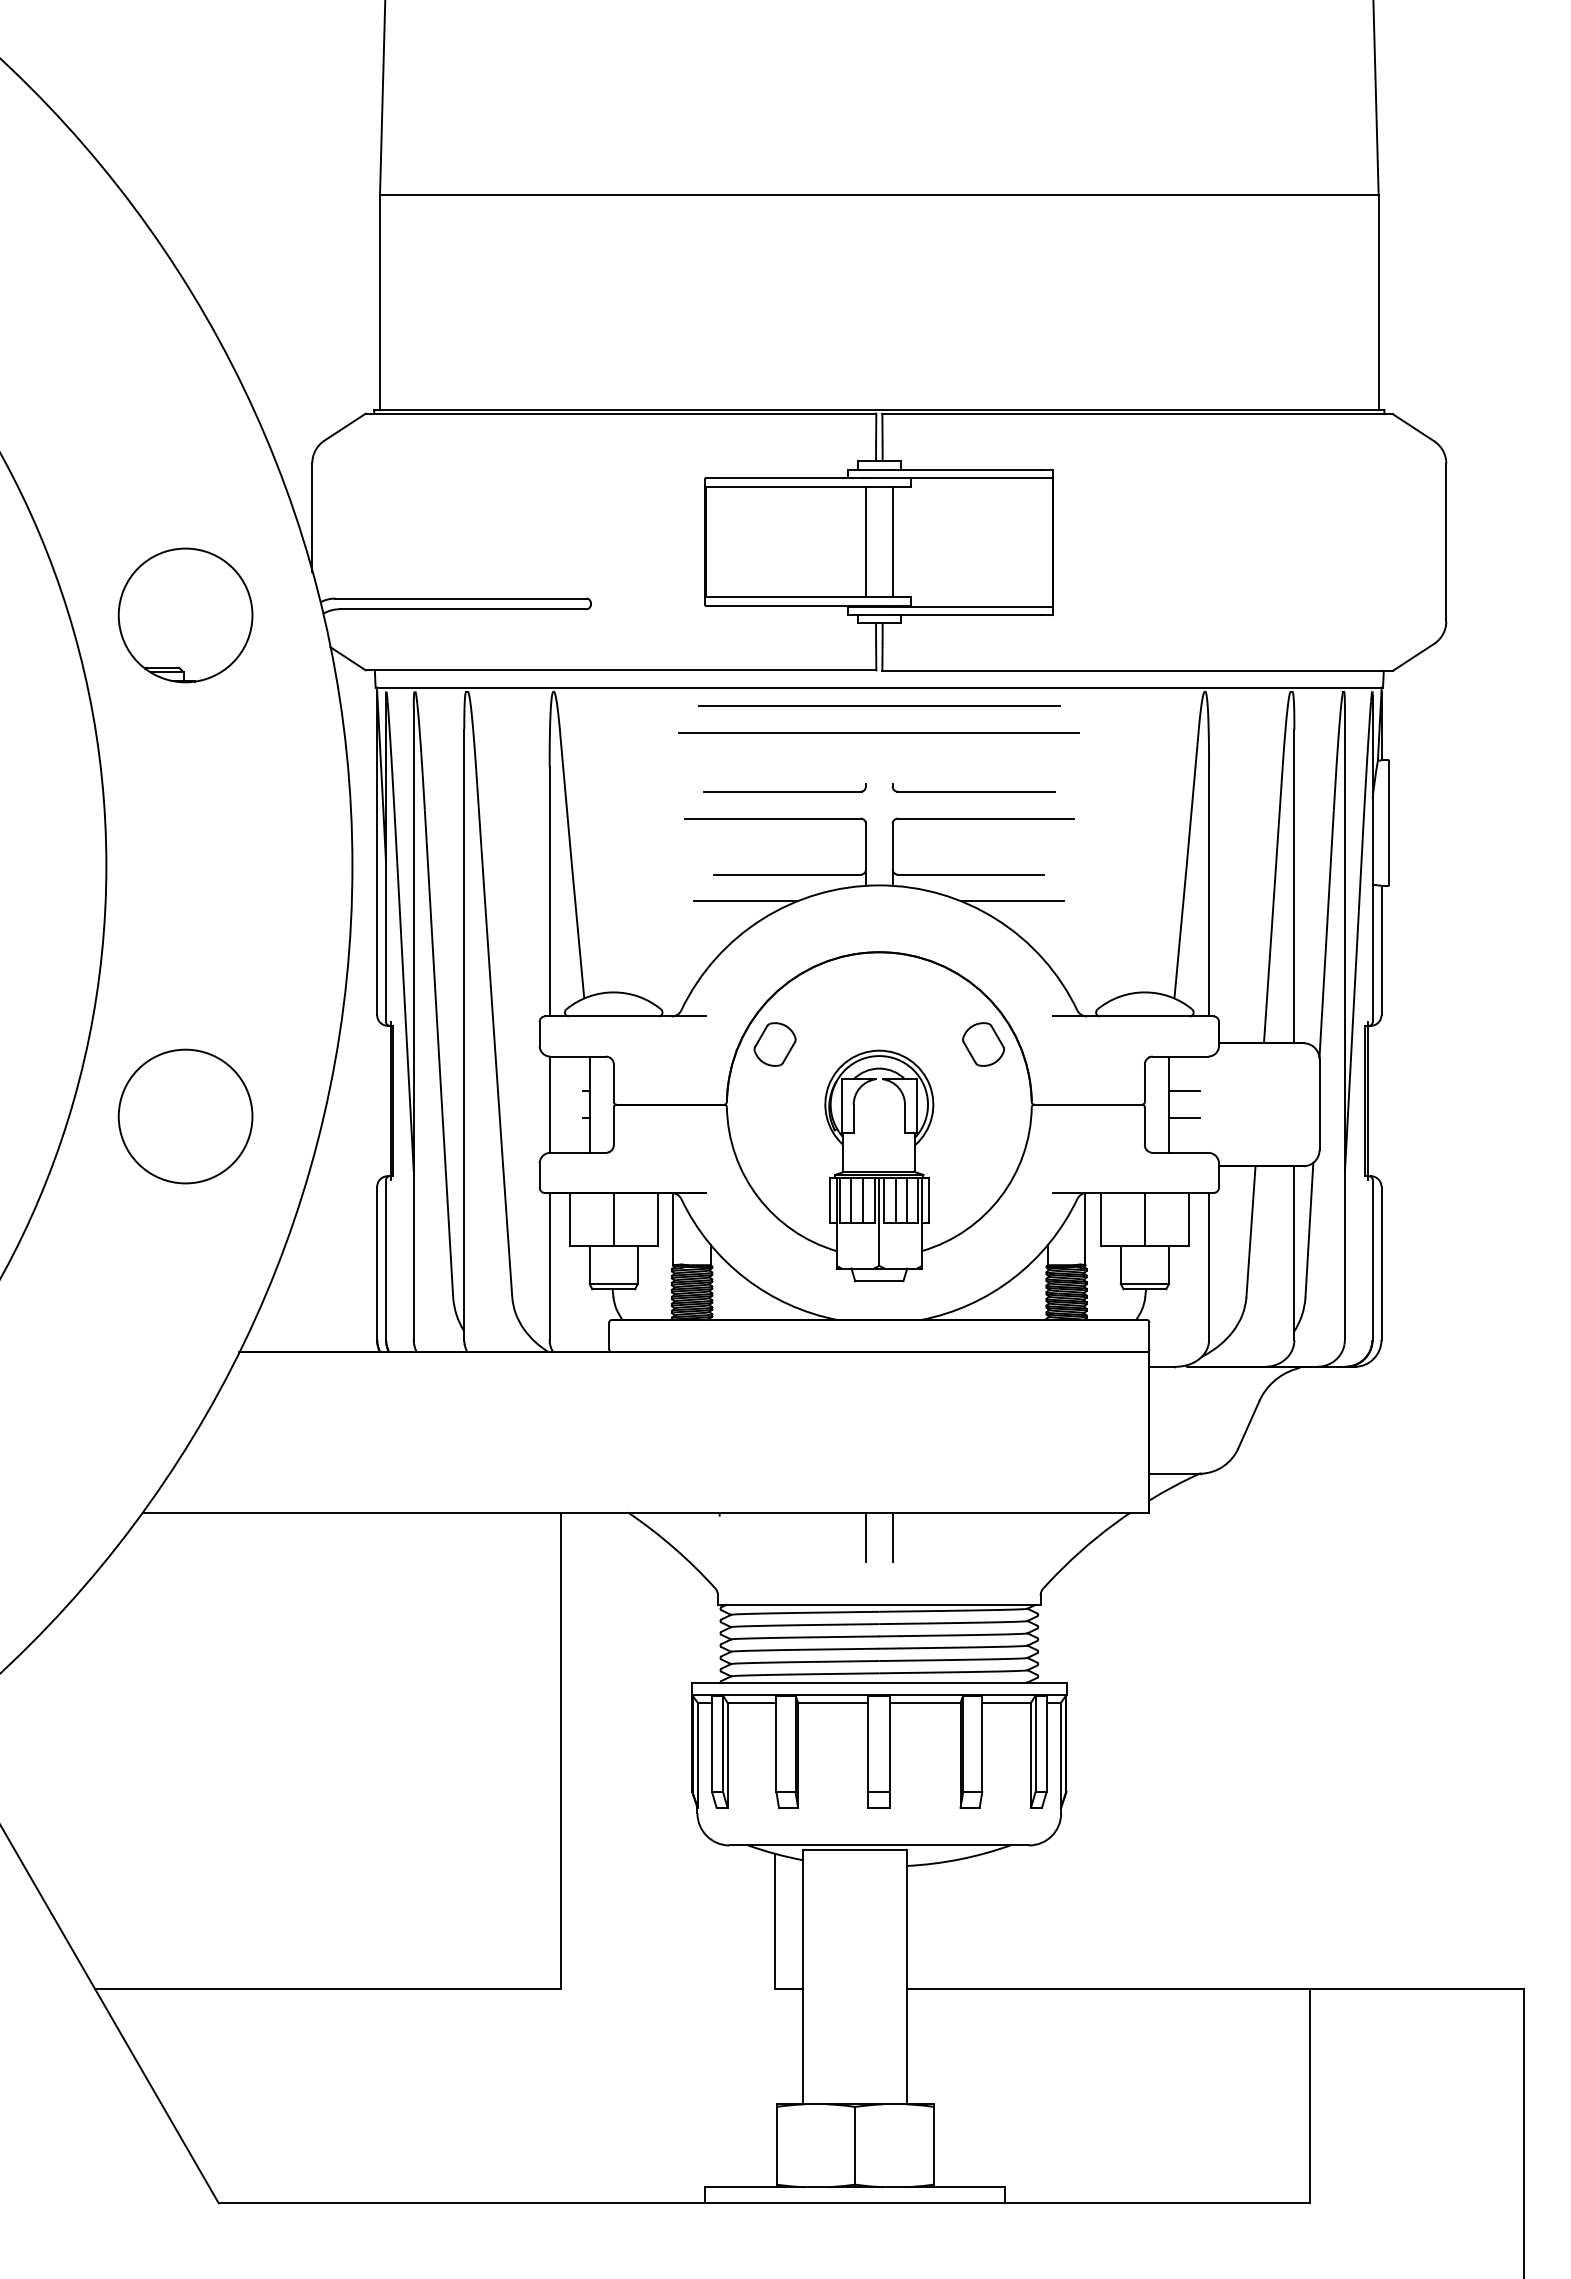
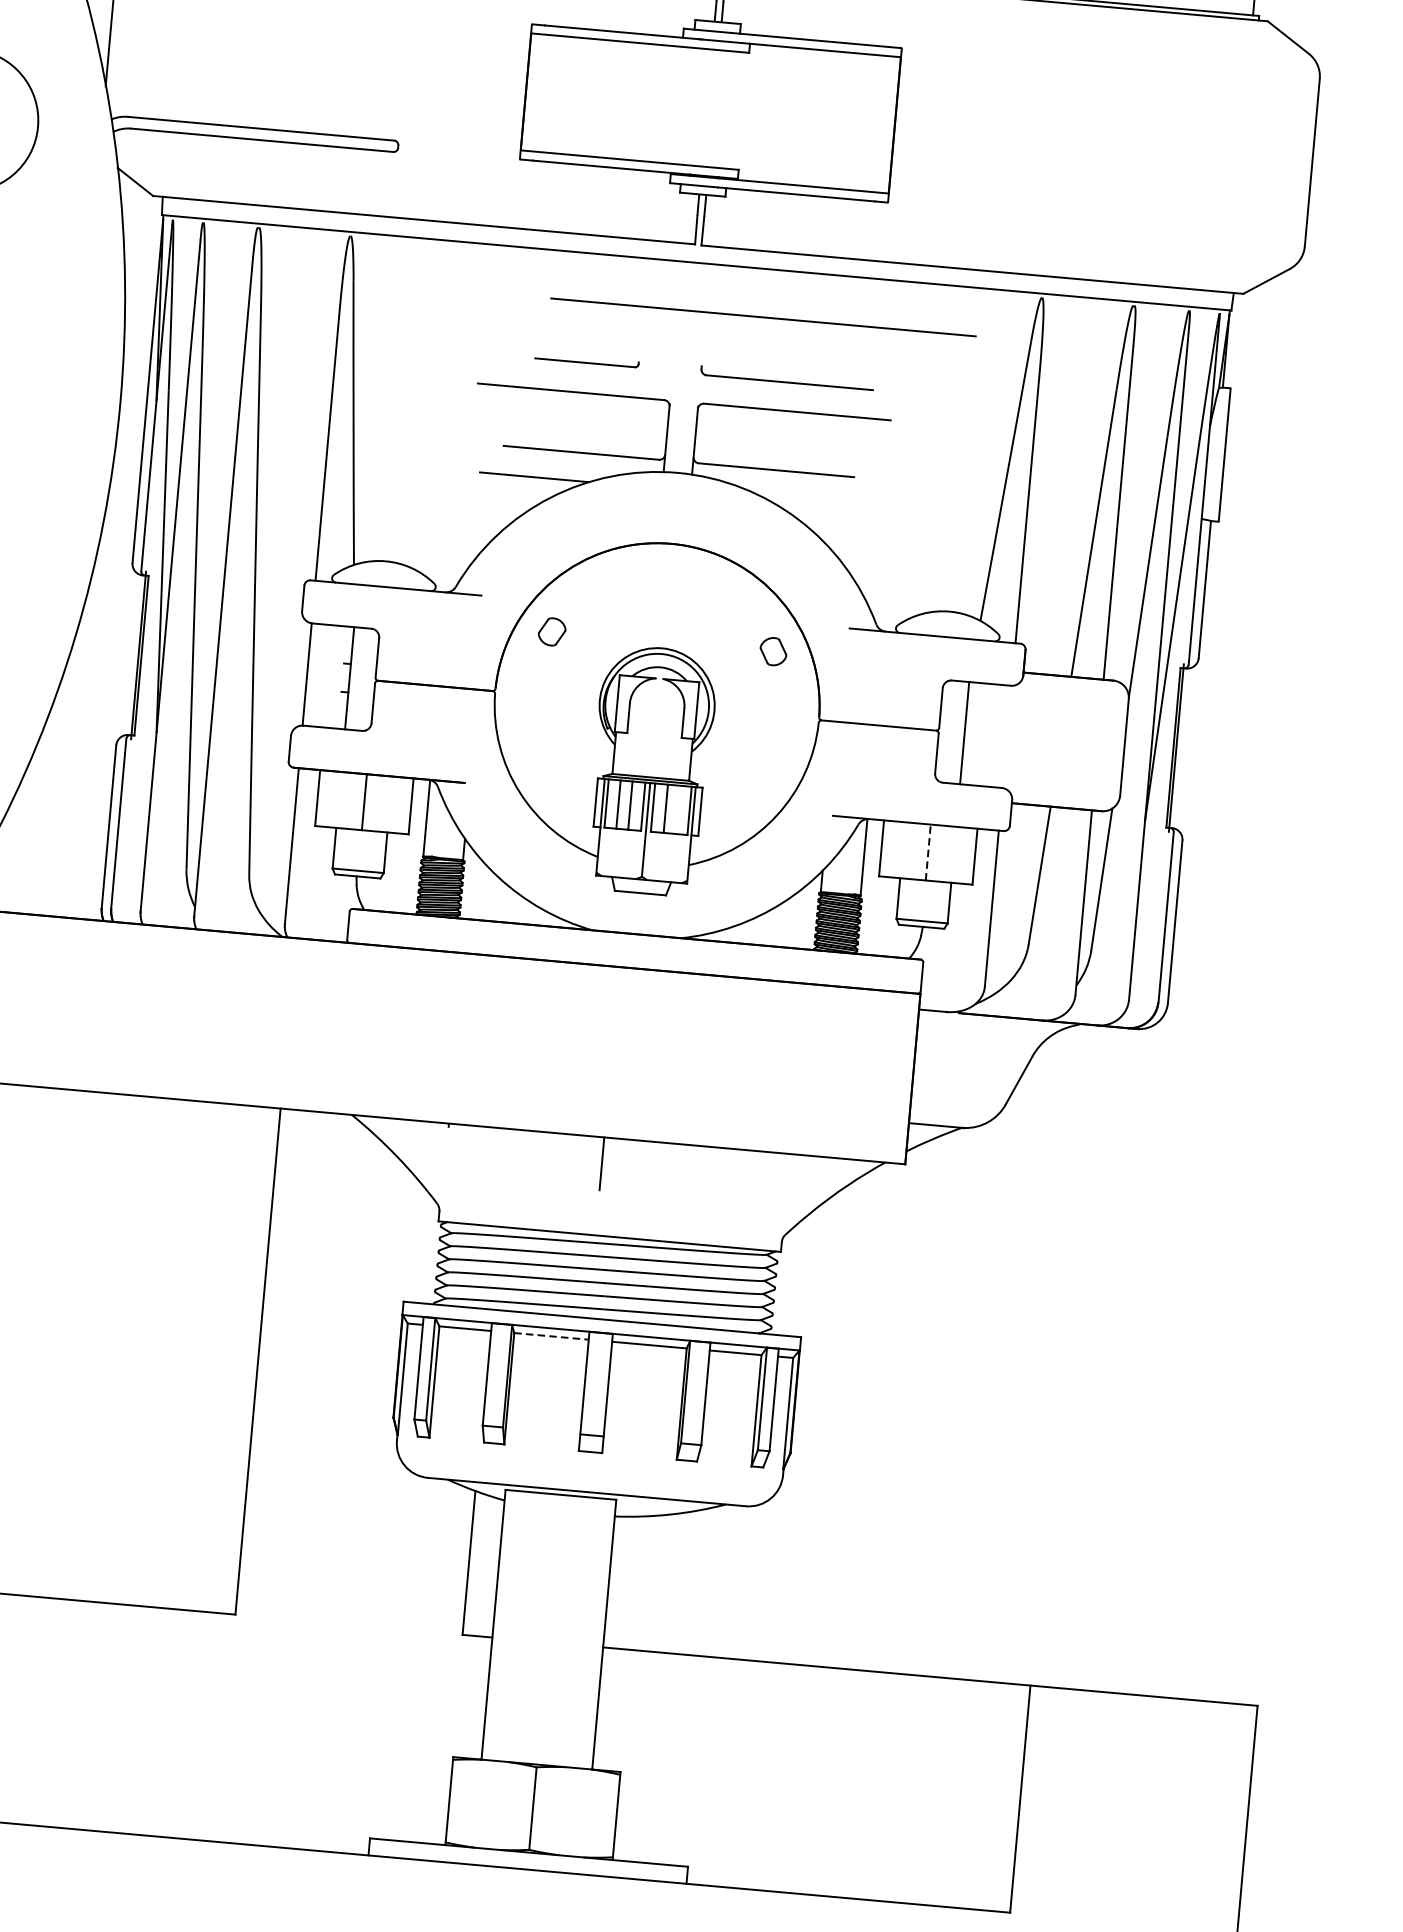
line: (865, 541) -> (695, 106), removed
line: (892, 541) -> (724, 109), removed
line: (878, 706) -> (693, 282), removed
line: (878, 732) -> (762, 316), moved
part: (784, 787) -> (586, 359), size x0.6
line: (1012, 901) -> (817, 502), removed
part: (774, 1044) -> (551, 631), size x0.6
part: (983, 1044) -> (773, 651), size x0.6
line: (1184, 1091) -> (982, 720), removed
line: (1184, 1118) -> (979, 749), removed
line: (907, 1200) -> (677, 810), removed
line: (1144, 1218) -> (927, 851), solid -> dashed
line: (892, 1537) -> (630, 1166), removed
line: (833, 1702) -> (551, 1335), solid -> dashed

